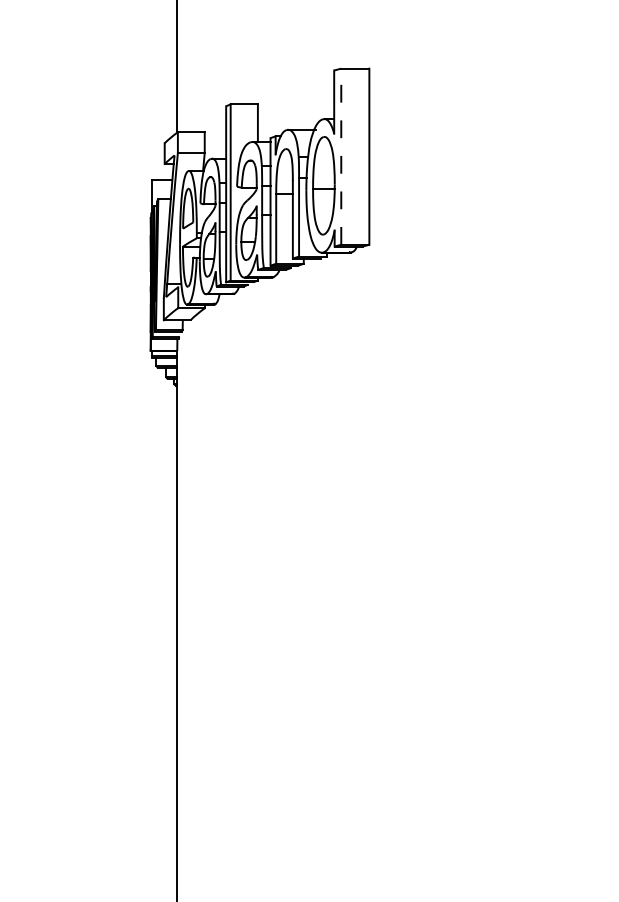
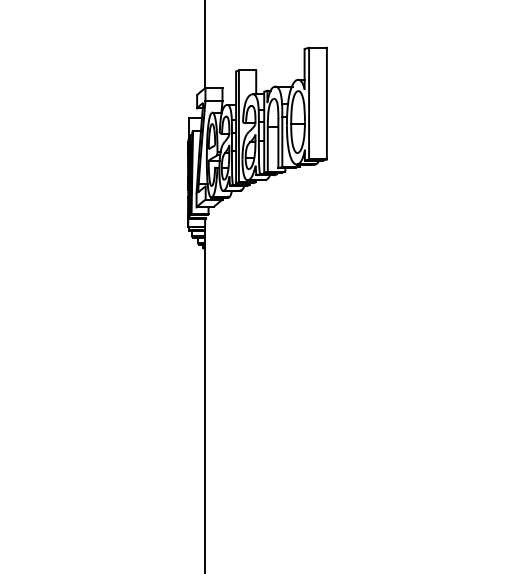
line: (341, 156) -> (309, 103), dashed -> solid

